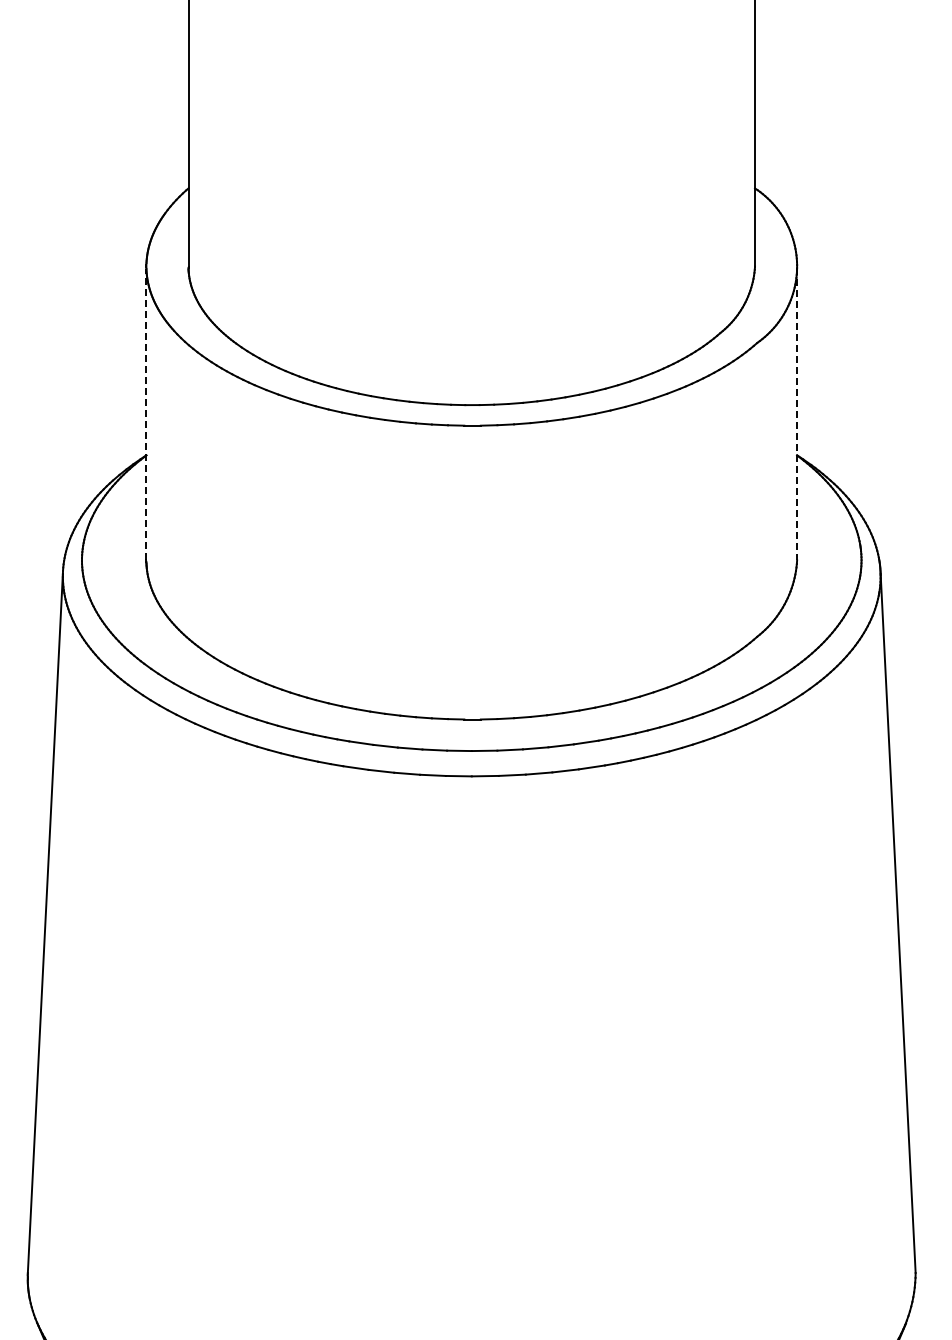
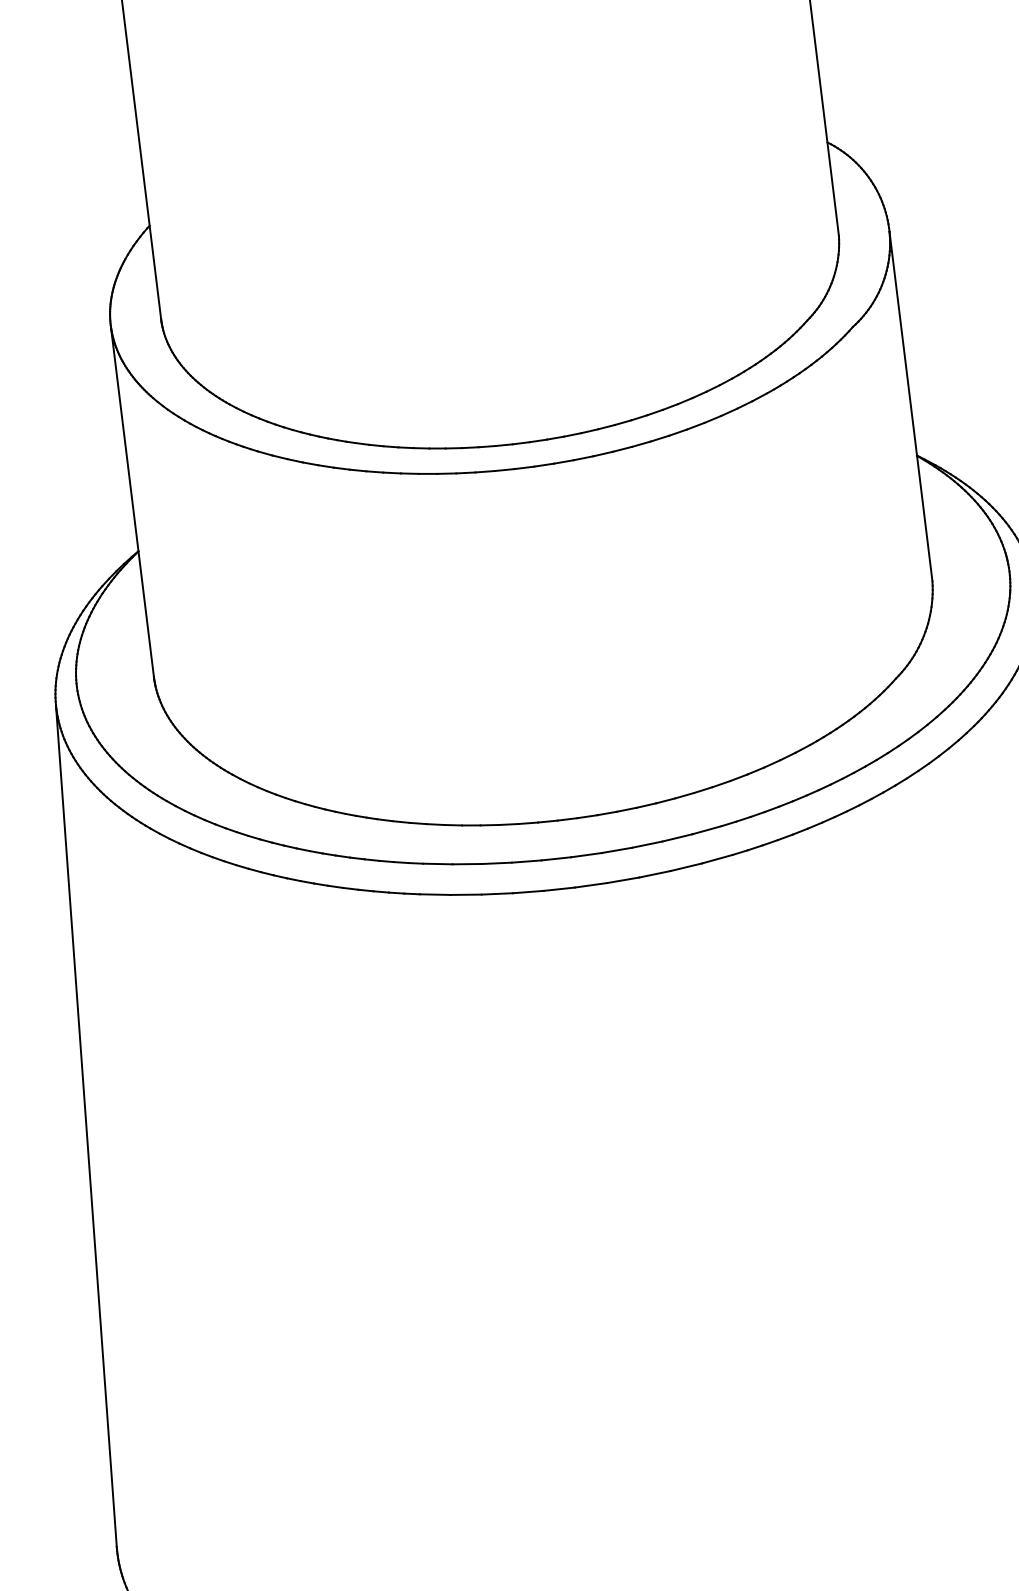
line: (146, 414) -> (132, 502), dashed -> solid
line: (797, 414) -> (911, 406), dashed -> solid

